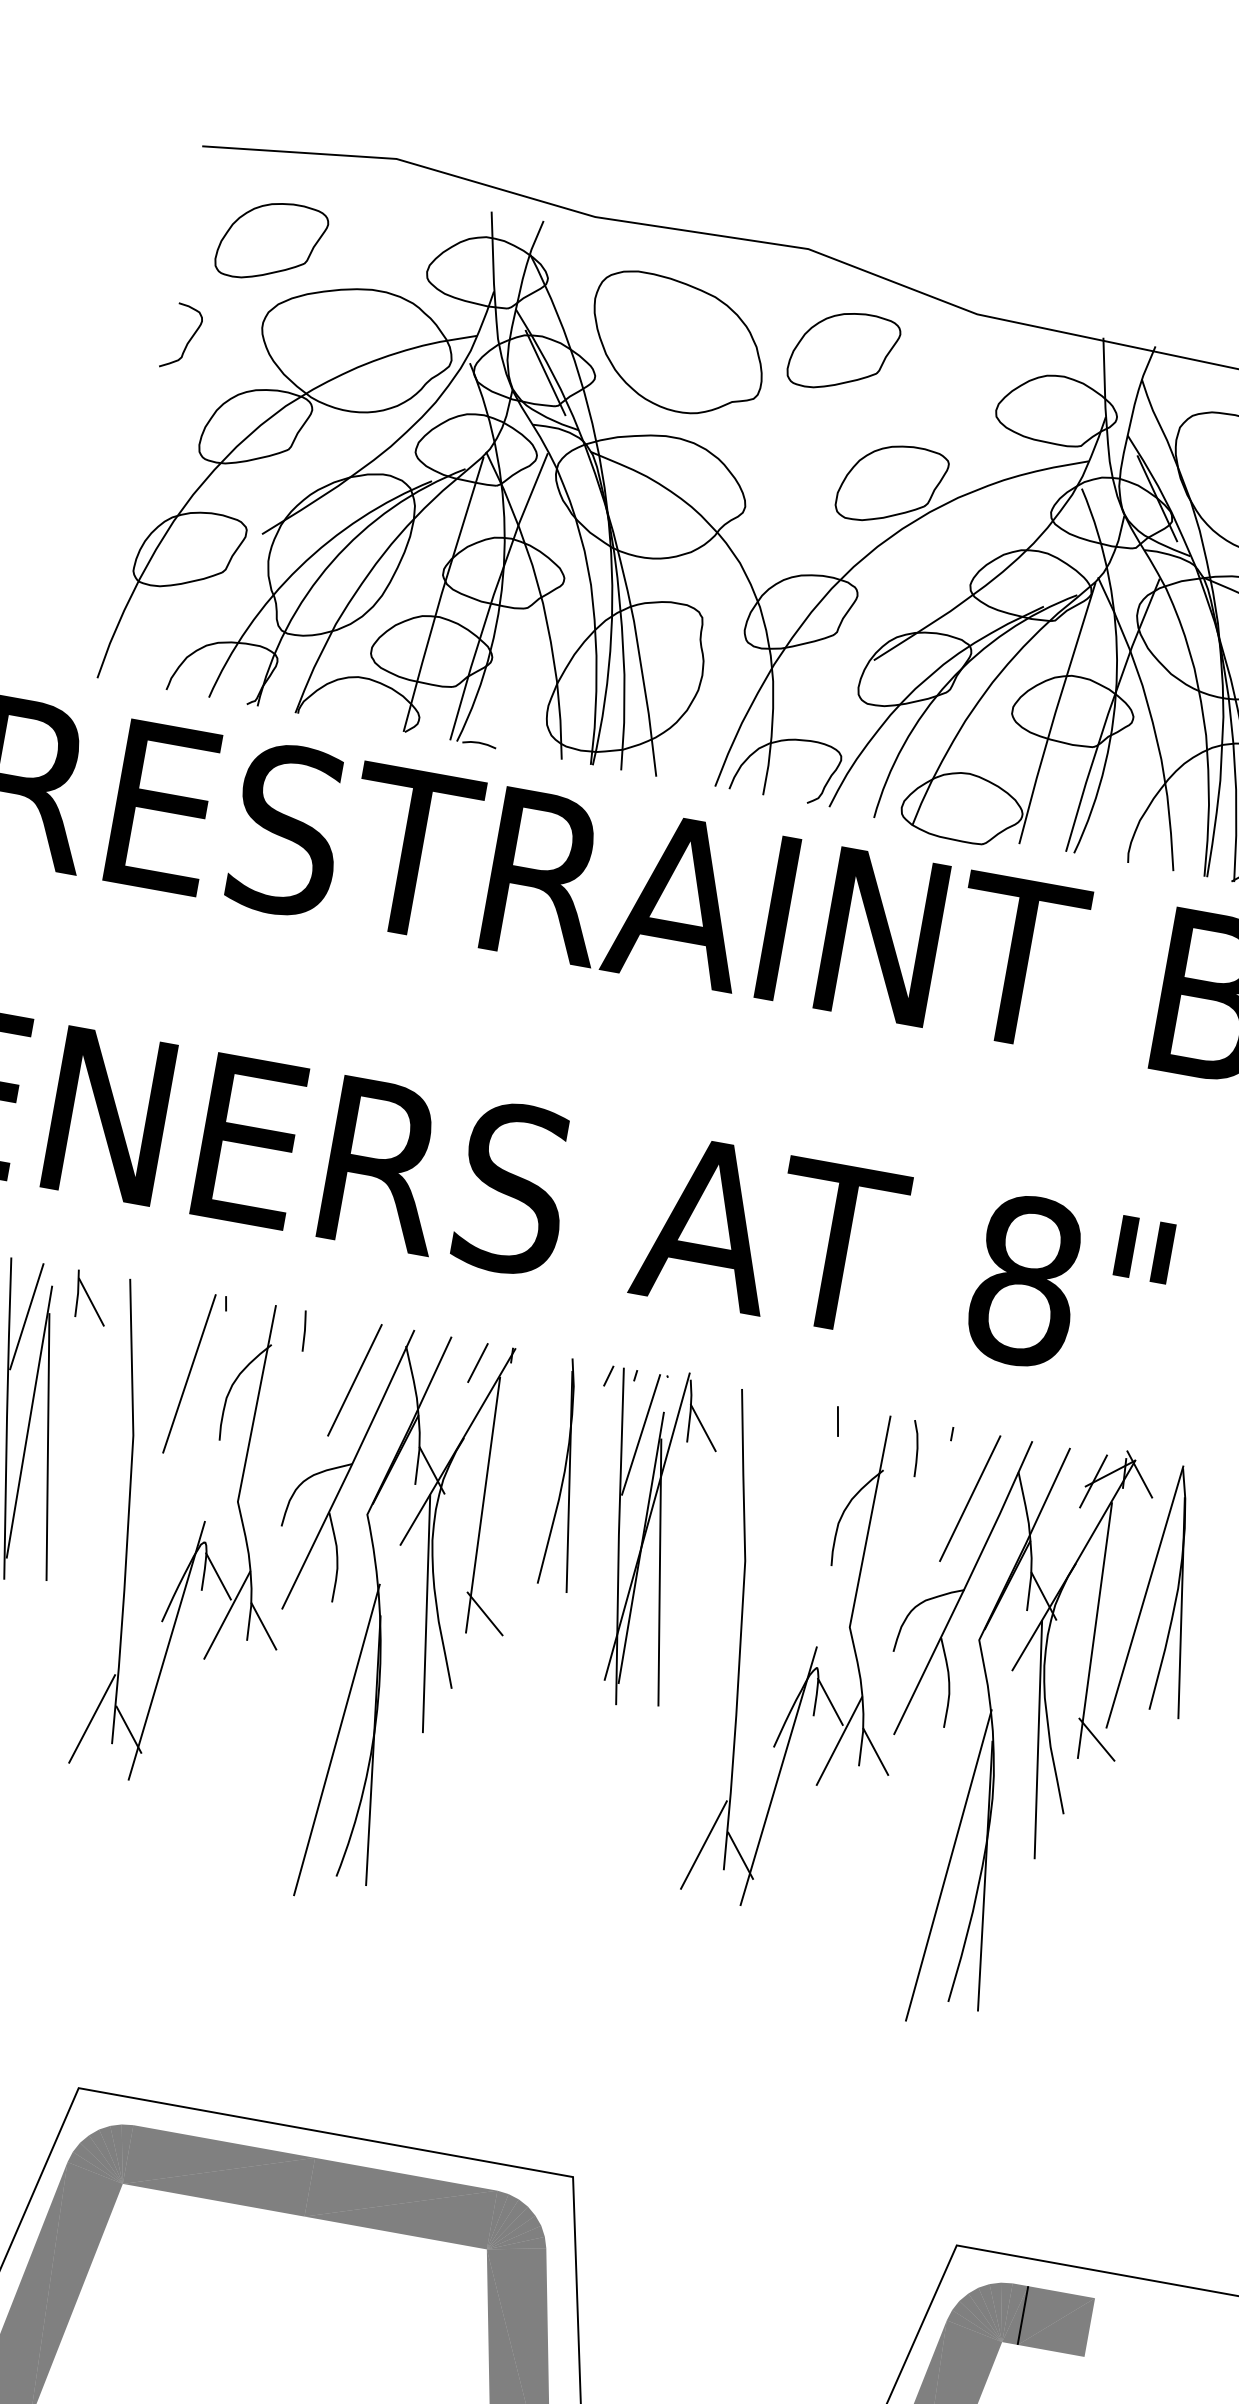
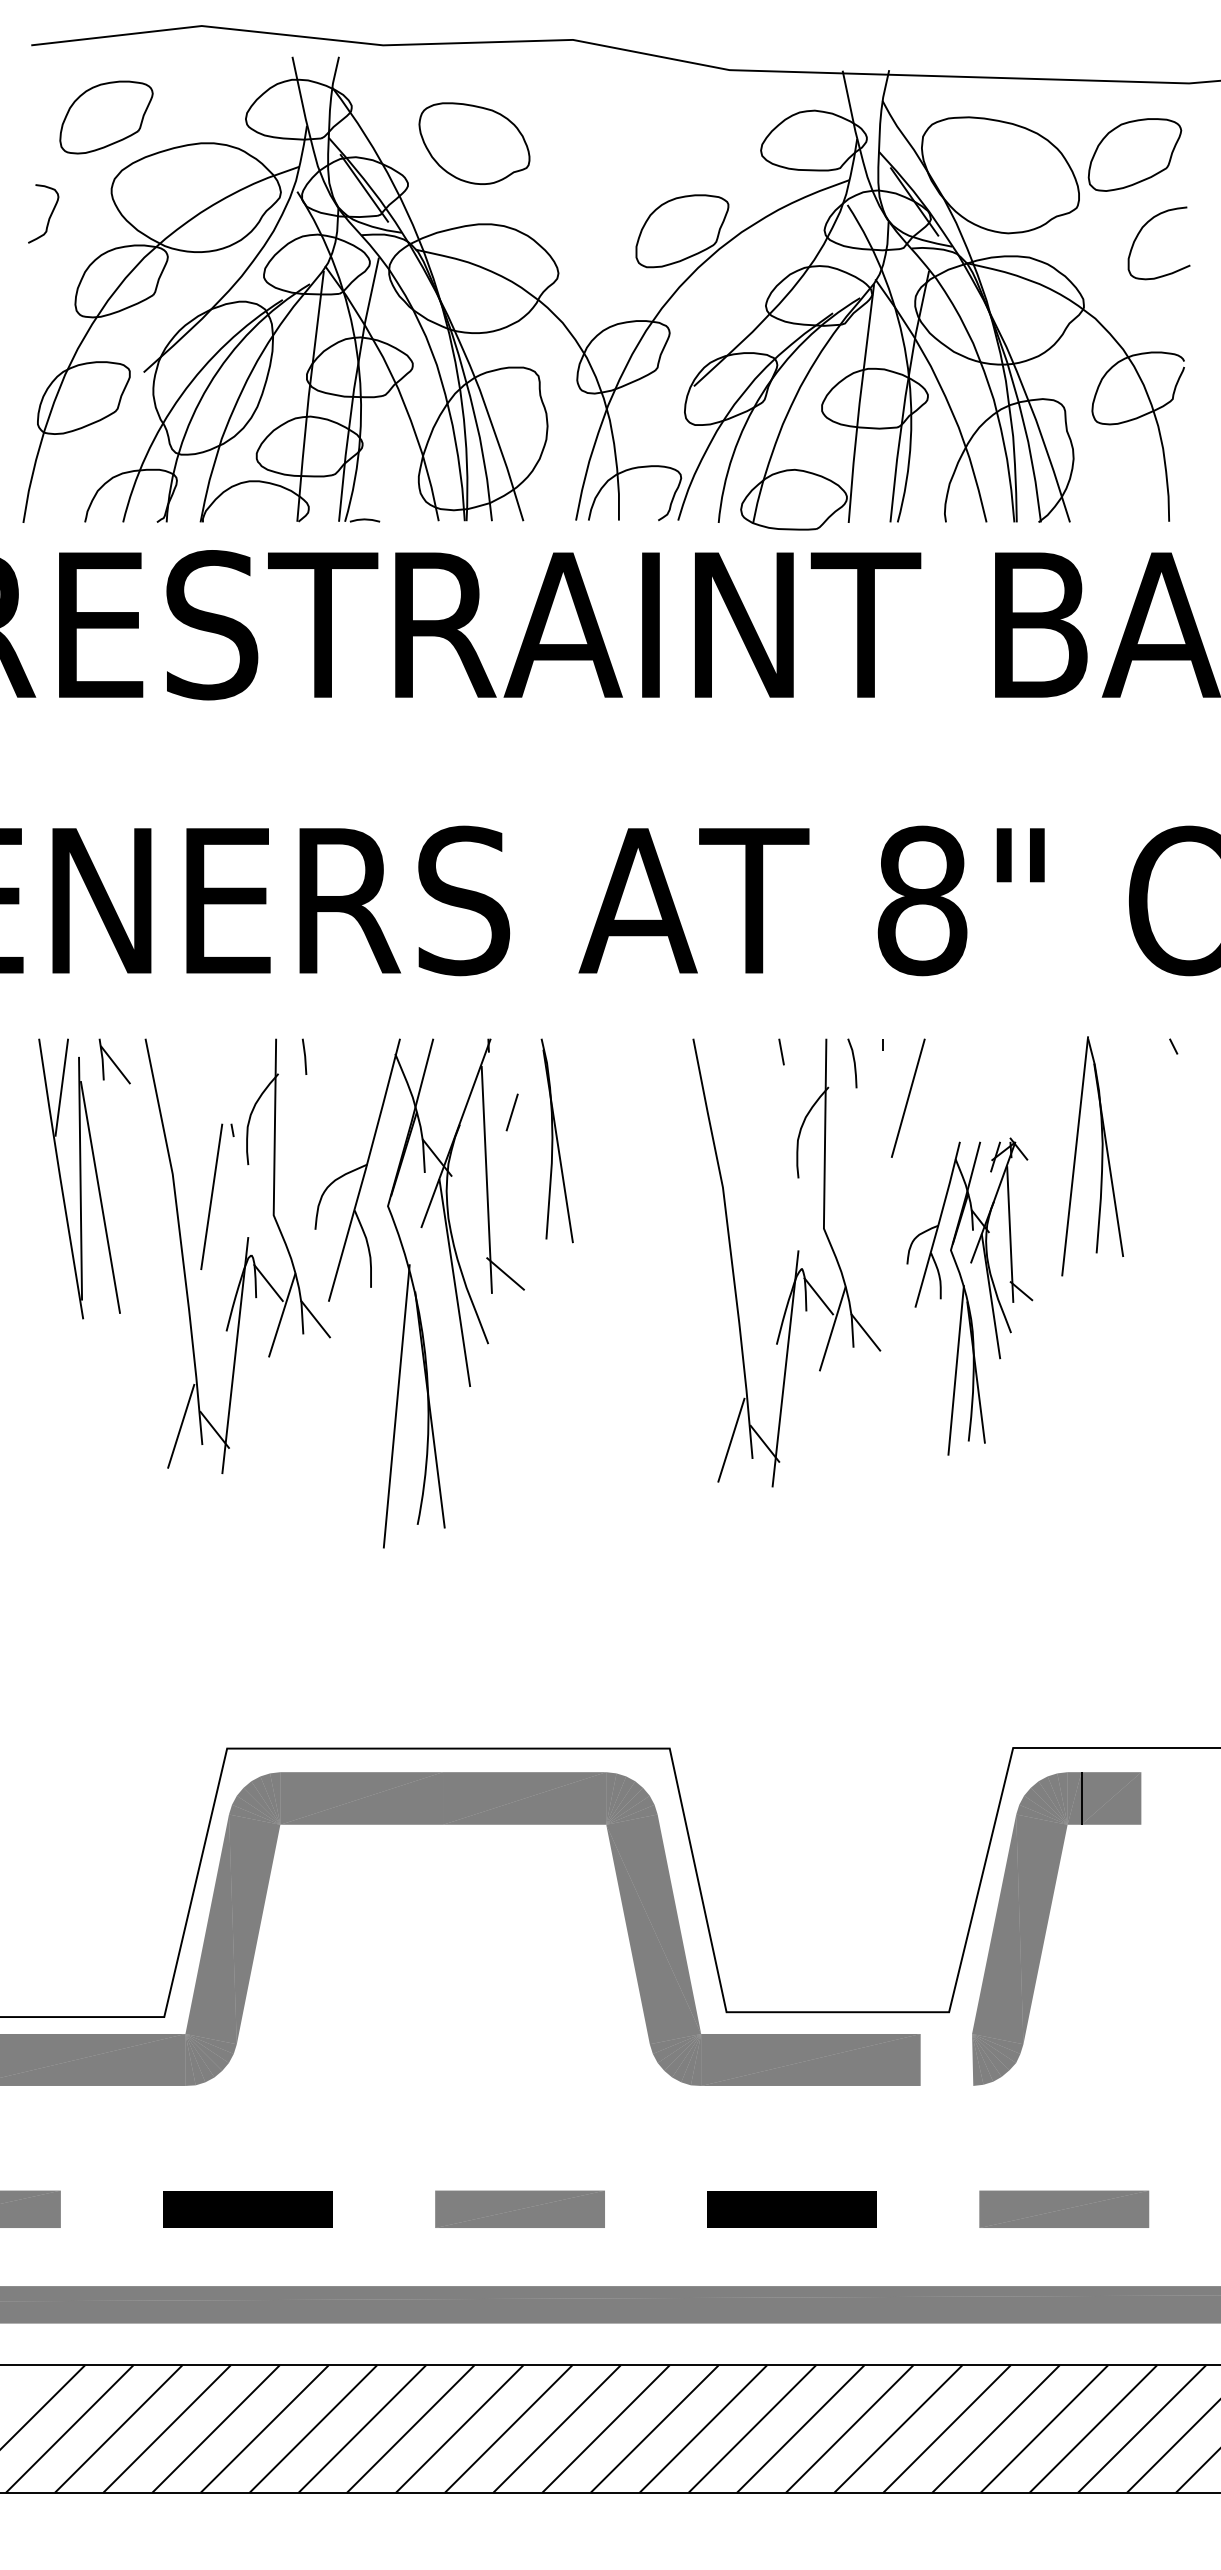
part: (677, 345) -> (474, 143), size x0.7
part: (843, 351) -> (619, 123), removed
line: (477, 1362) -> (511, 1112), moved
part: (195, 1374) -> (217, 1196), moved
line: (354, 1379) -> (355, 1091), removed
part: (638, 1536) -> (626, 1182), removed
part: (998, 1732) -> (969, 1296), size x0.6

